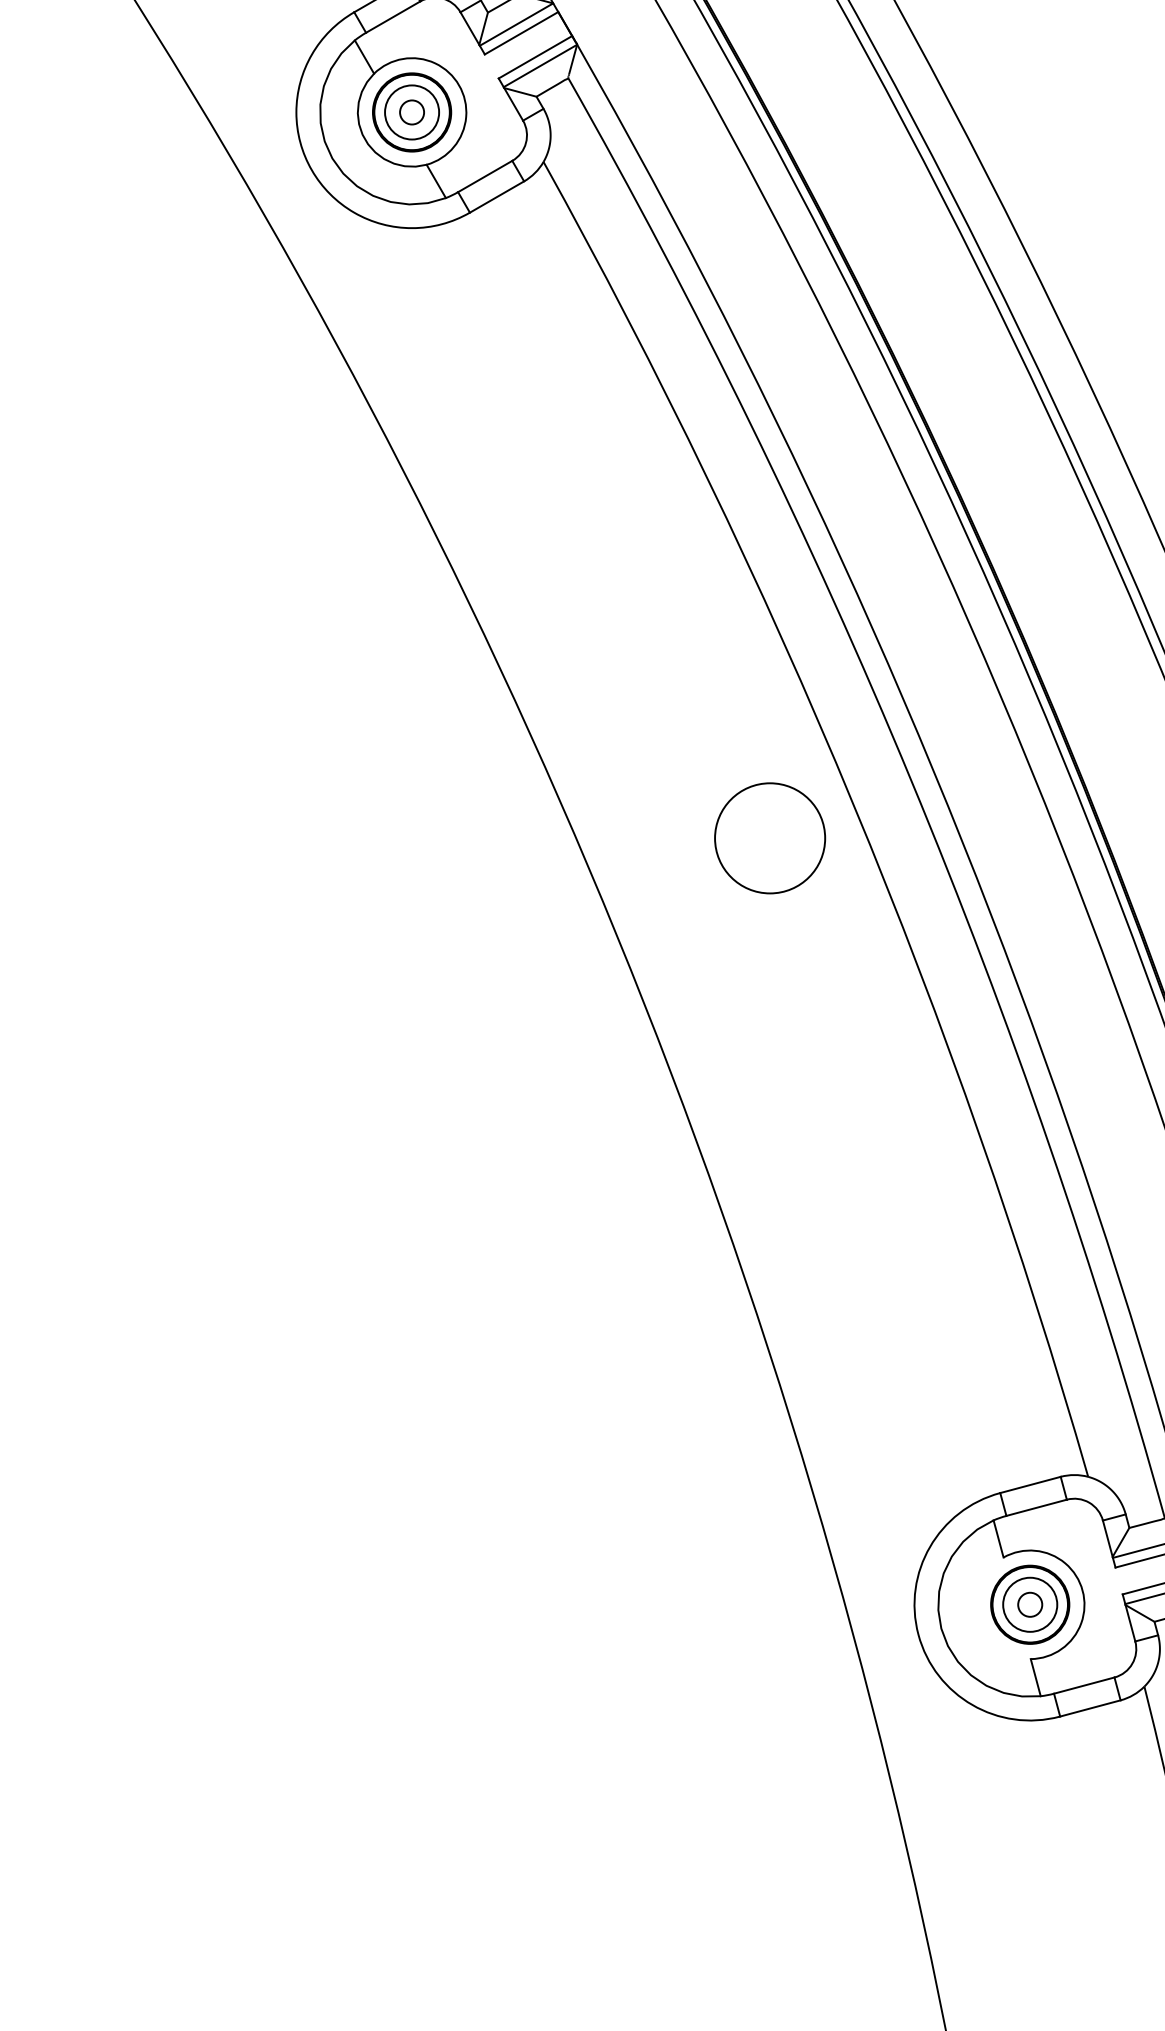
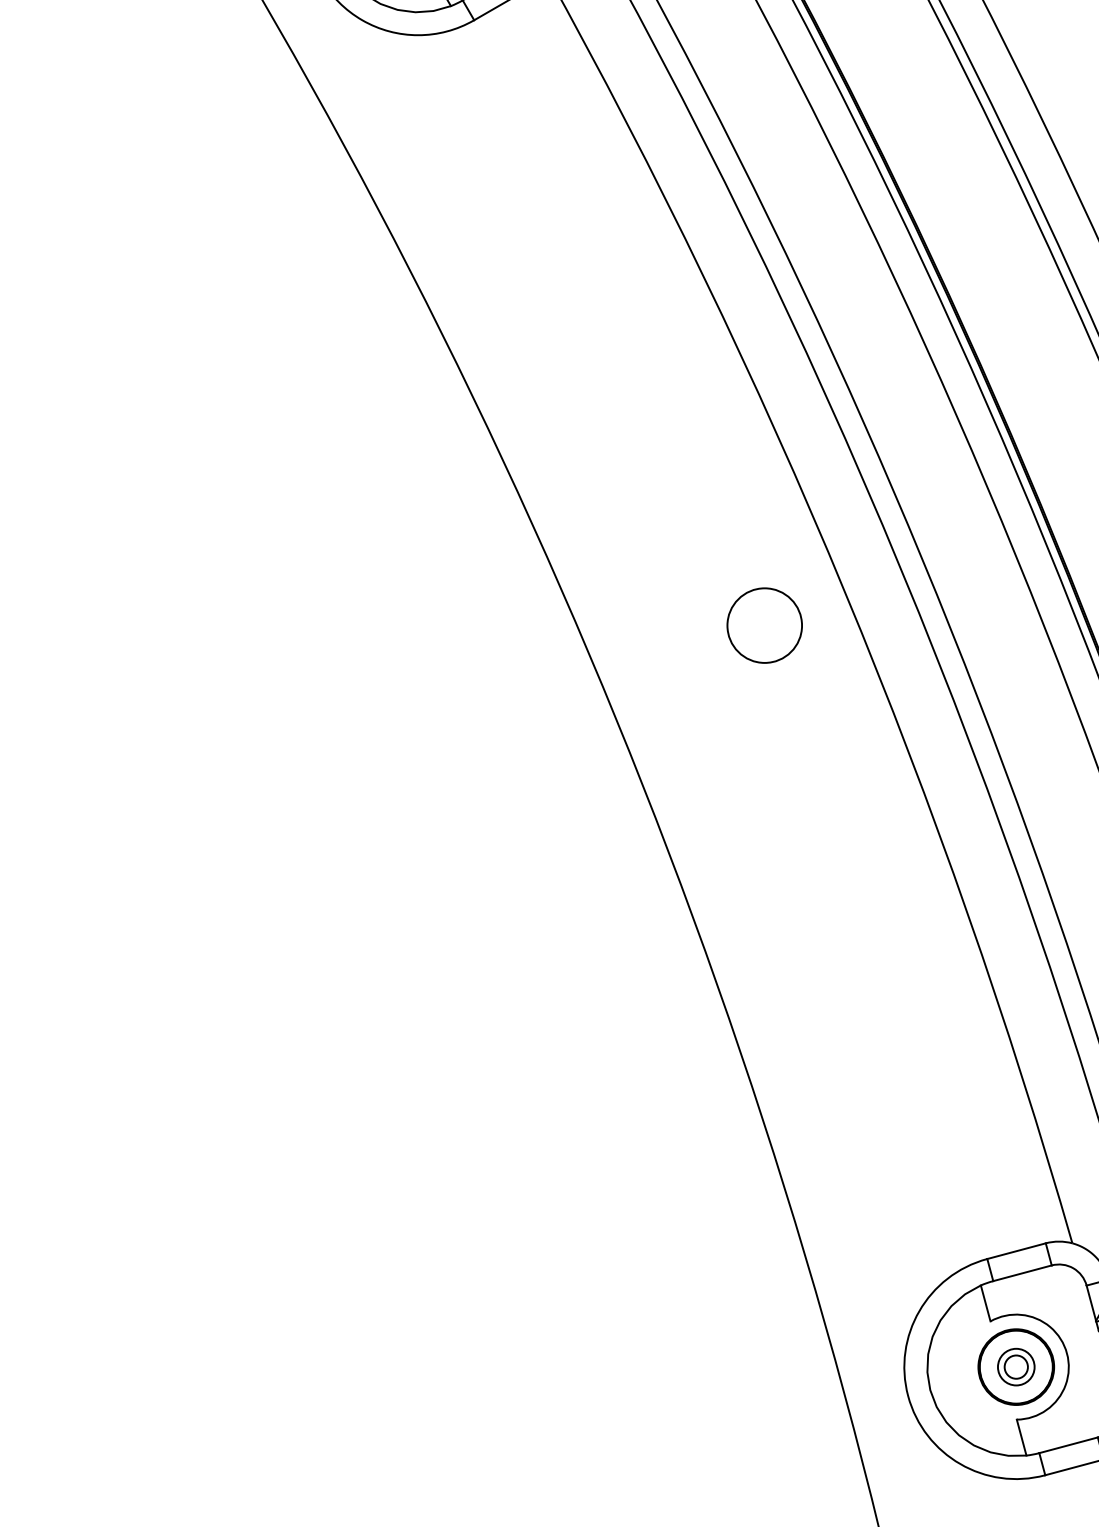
circle: (770, 838) -> (765, 625), size x0.7
circle: (1030, 1604) -> (1016, 1366), size x0.7

